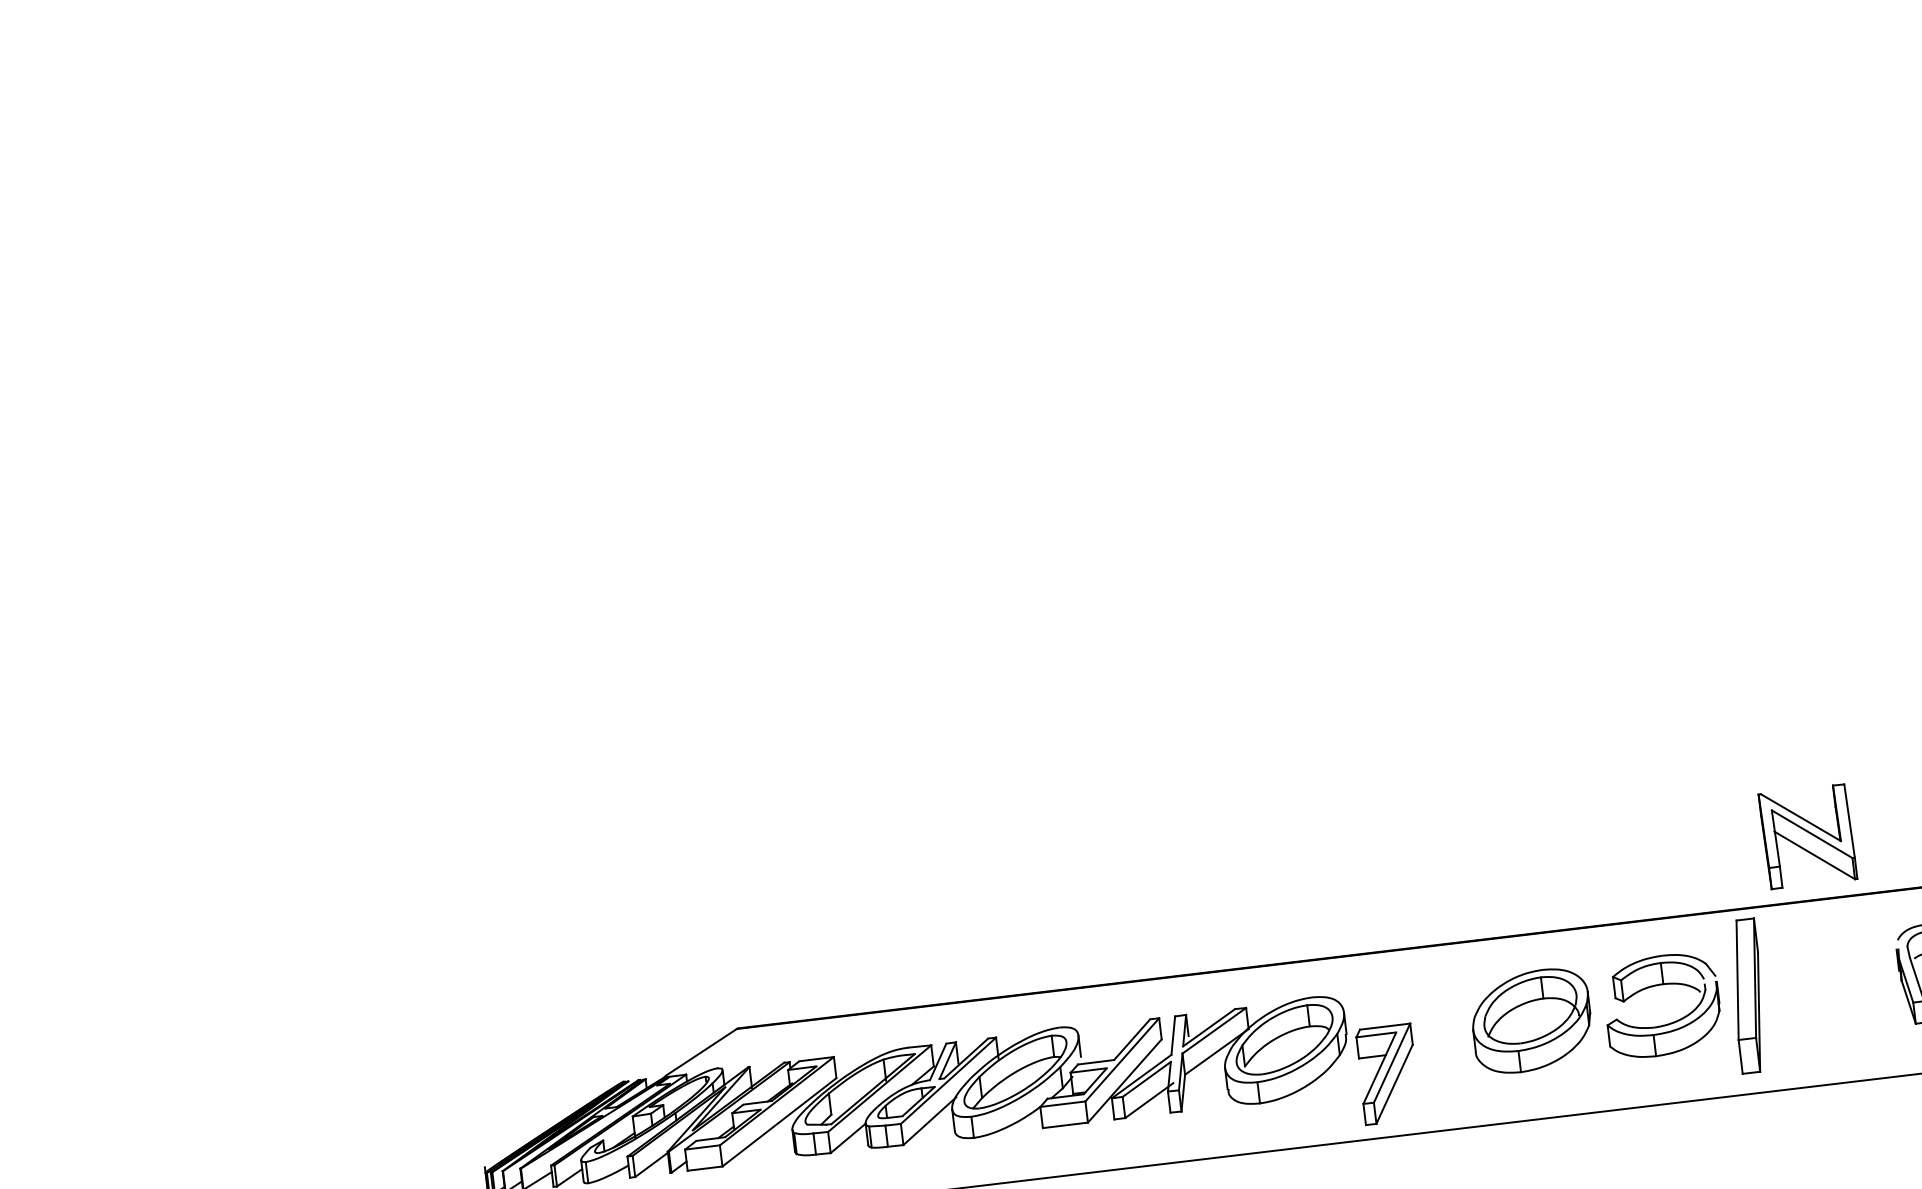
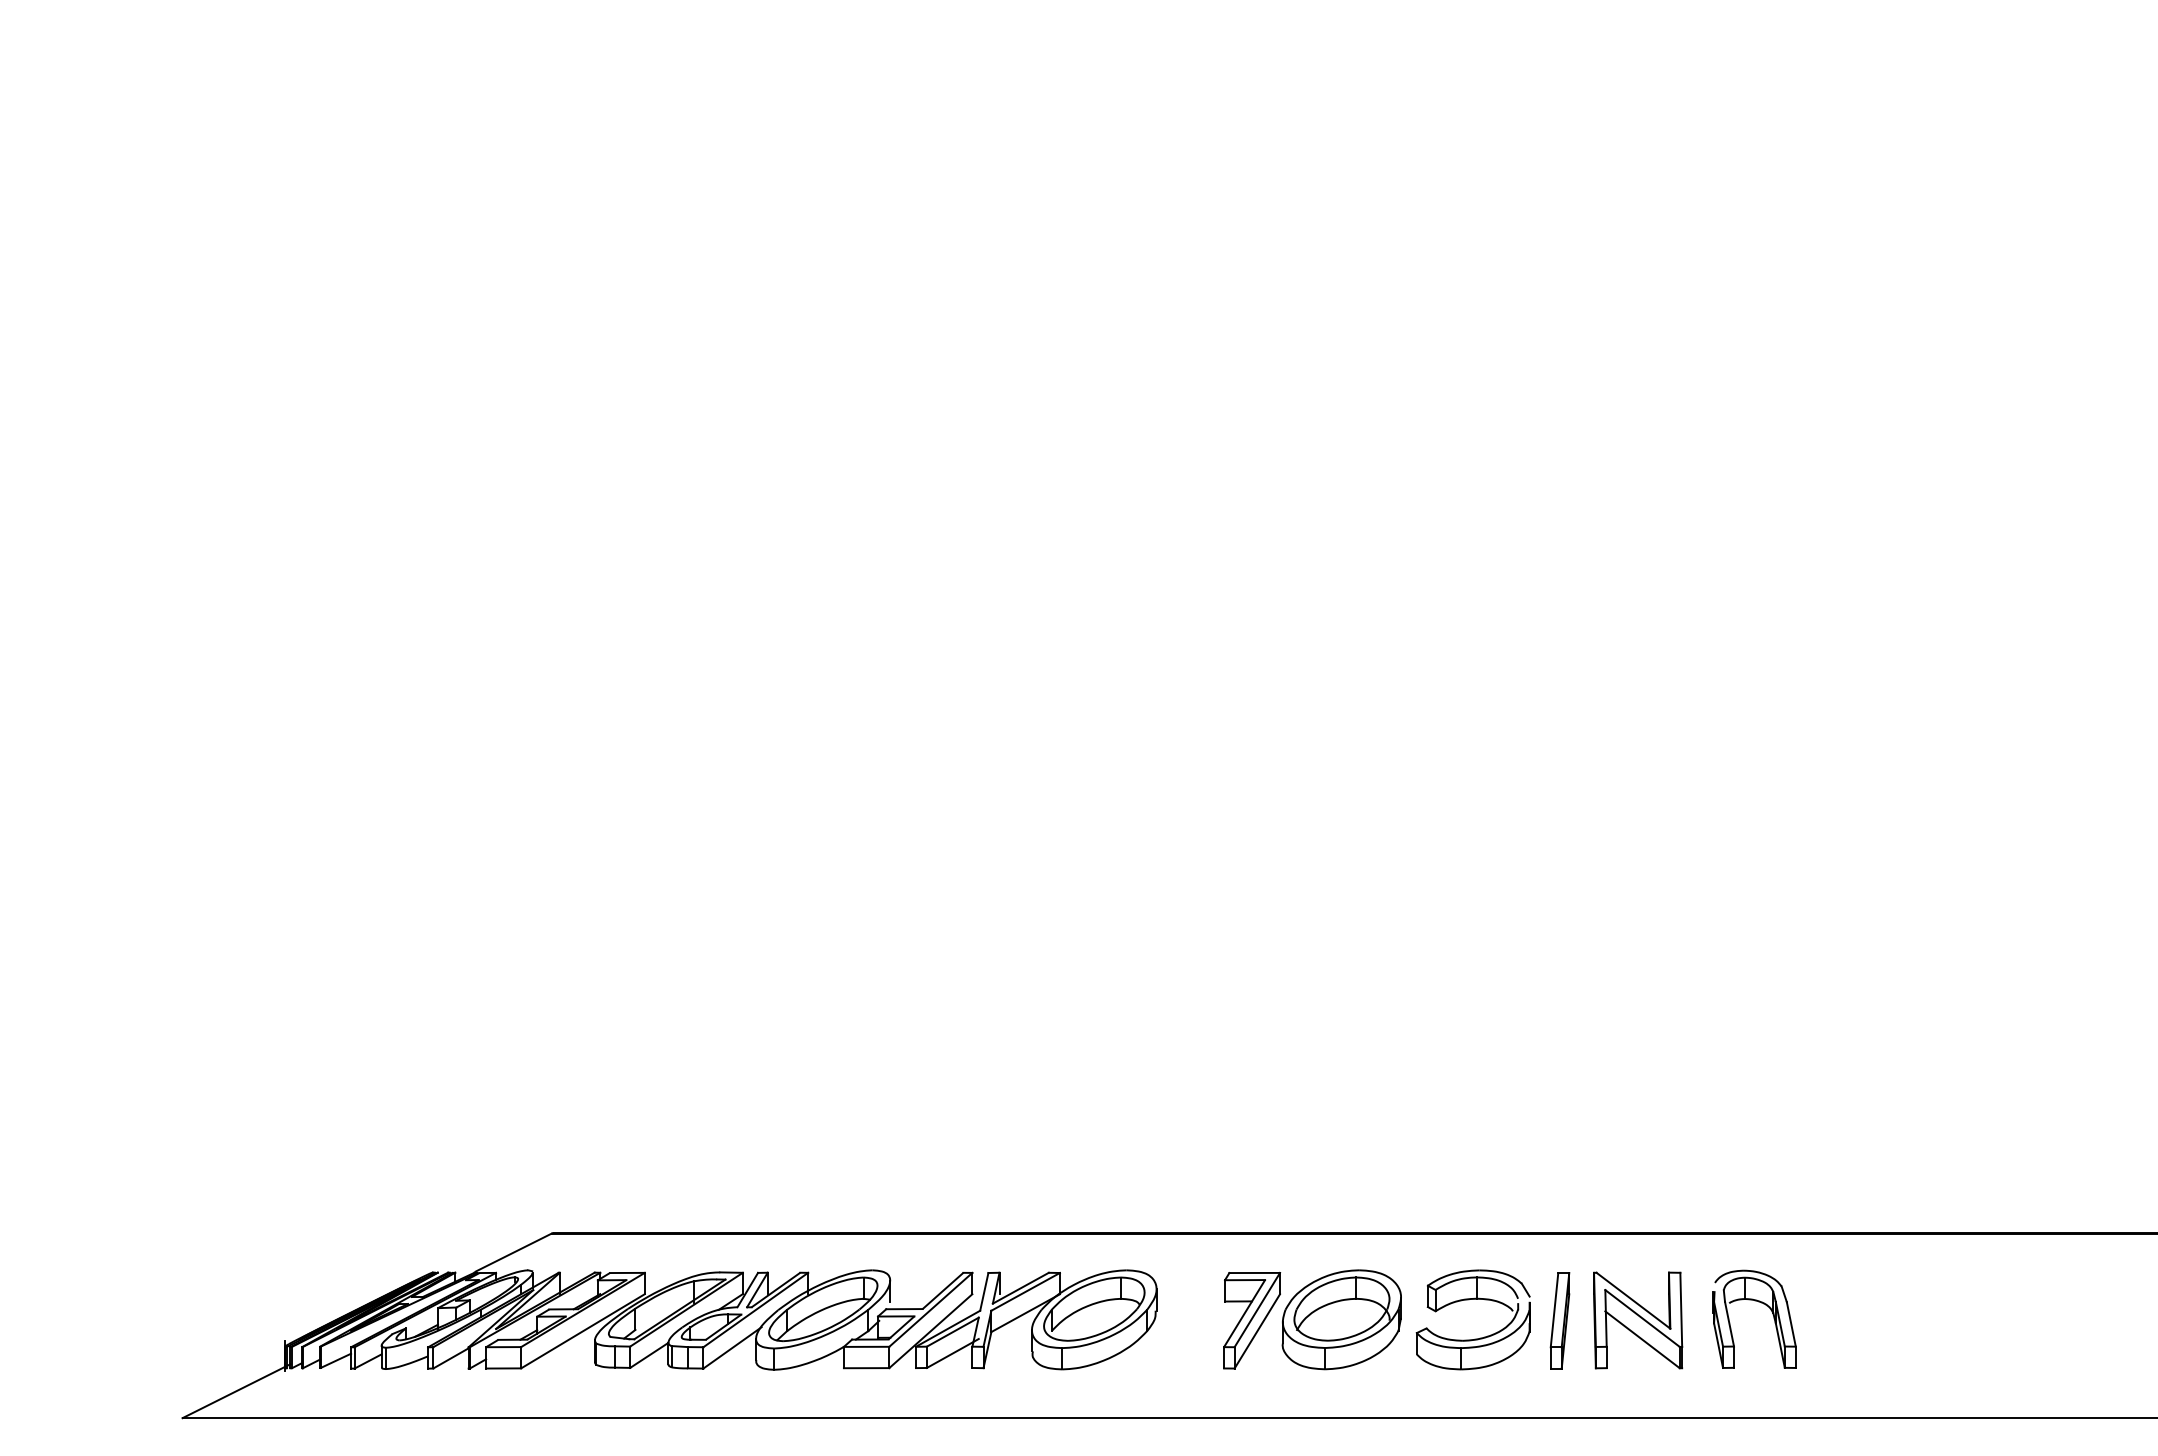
part: (1808, 836) -> (1638, 1320), moved
part: (1747, 996) -> (1559, 1320), size x0.62
part: (1388, 1074) -> (1252, 1320), moved

